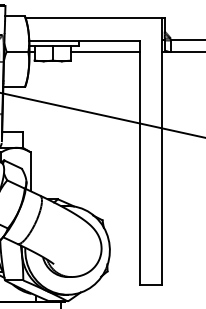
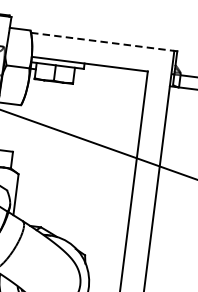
line: (94, 18) -> (103, 42), solid -> dashed
line: (104, 52) -> (109, 79), removed

